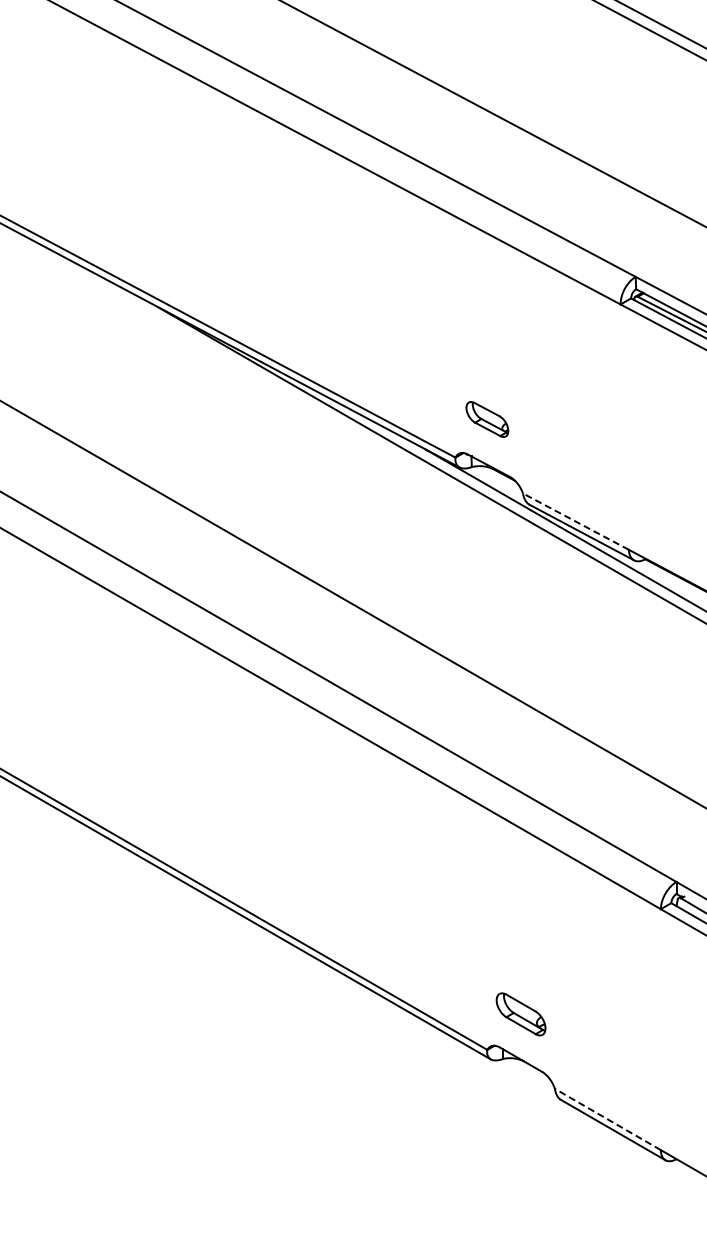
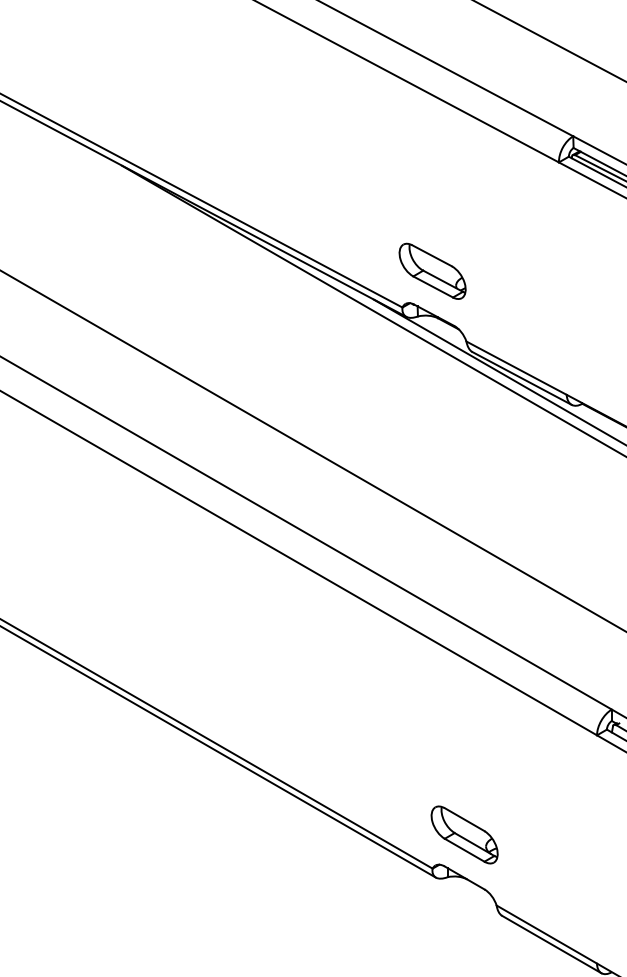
part: (487, 419) -> (432, 271), size x1.67
line: (575, 521) -> (516, 368), dashed -> solid
part: (520, 1014) -> (464, 835), size x1.43
line: (607, 1119) -> (546, 934), dashed -> solid

